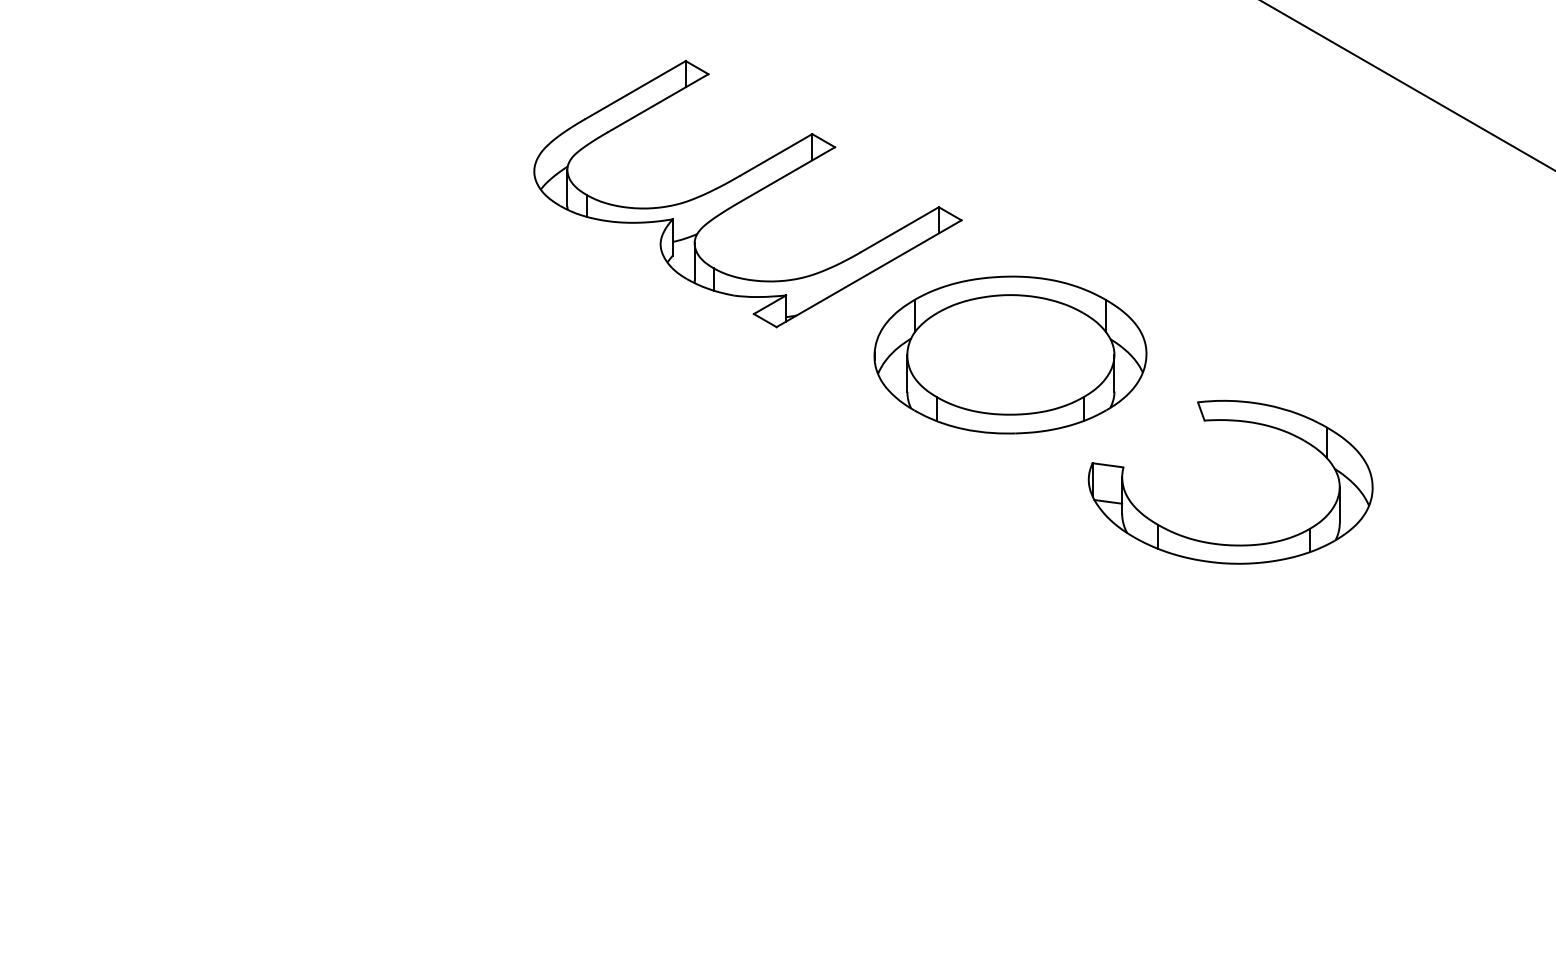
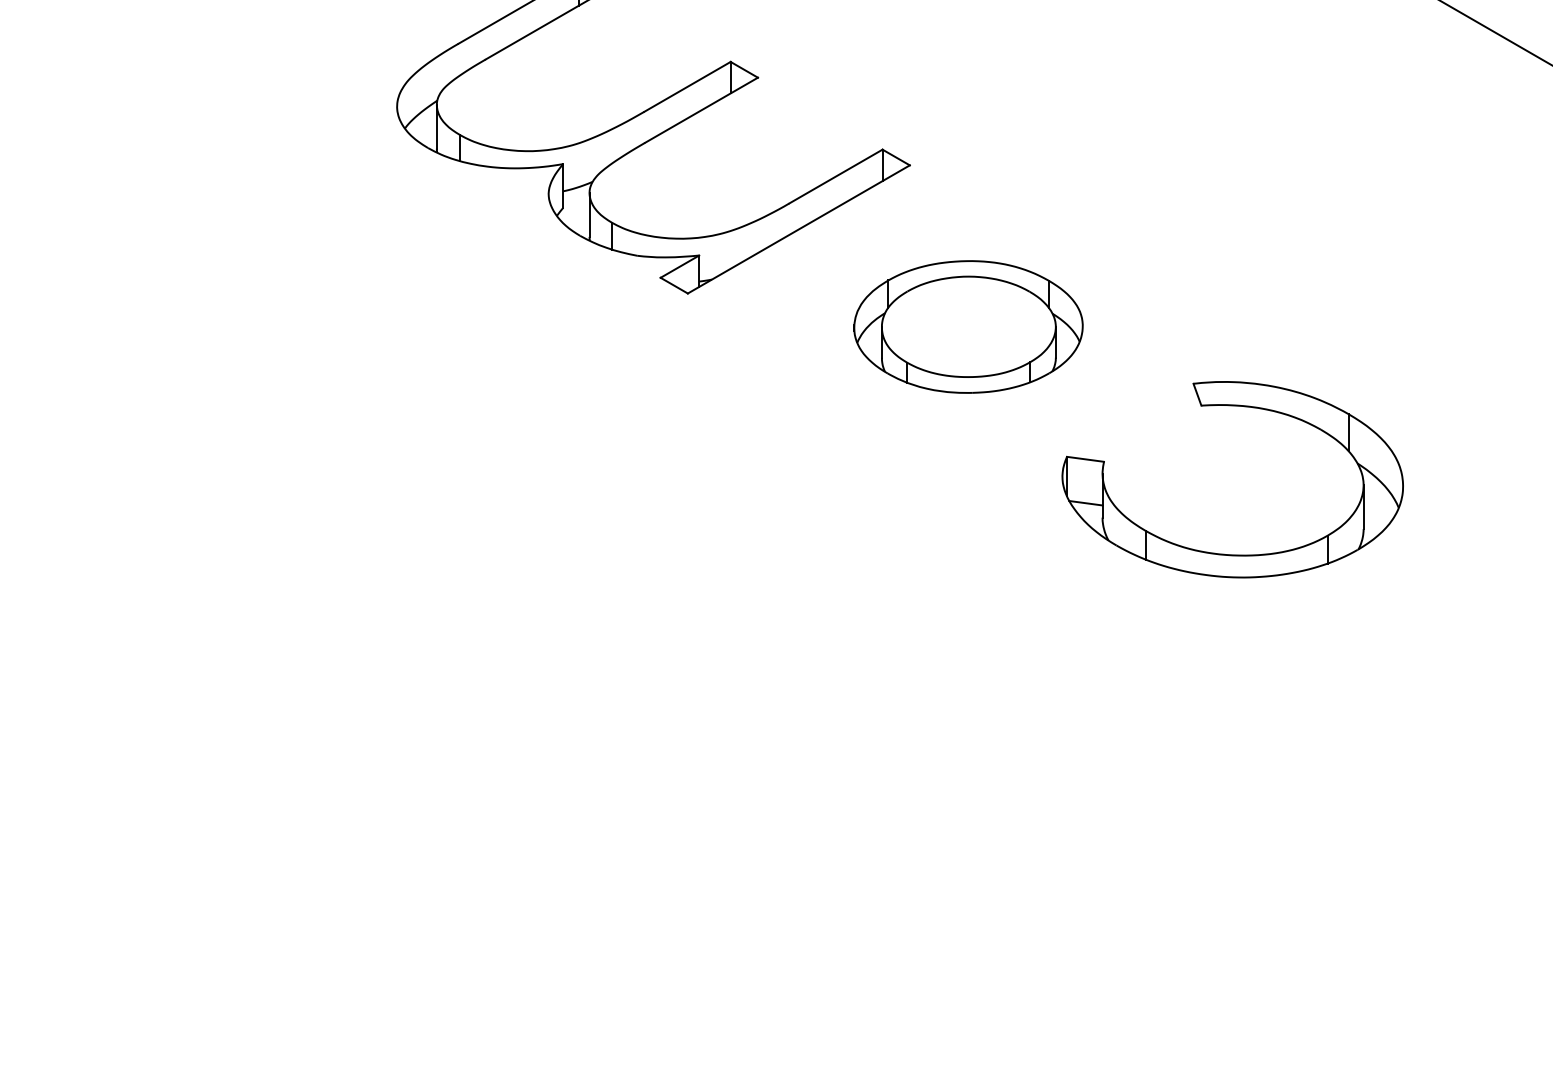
part: (1010, 354) -> (968, 326), size x0.7

